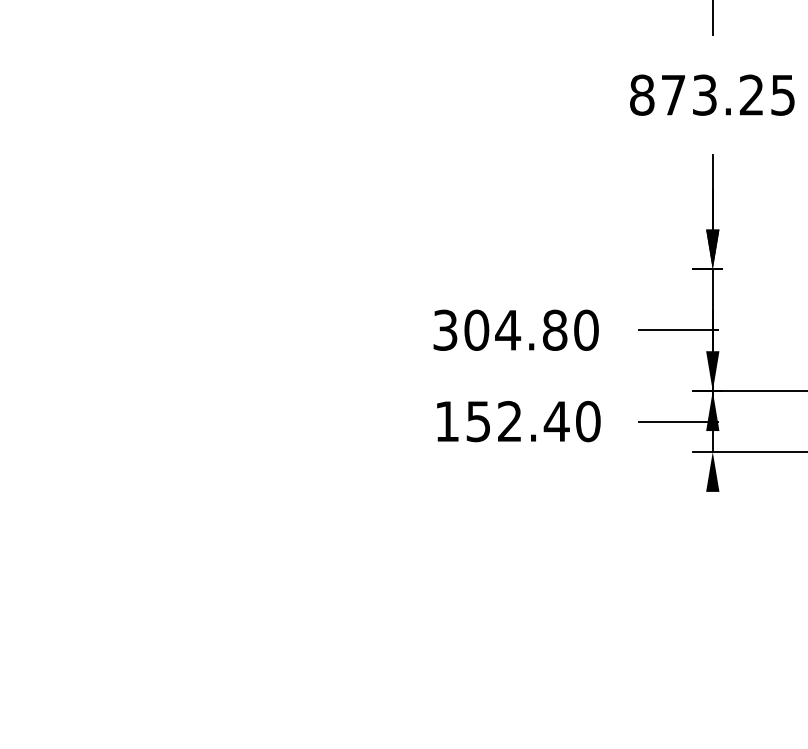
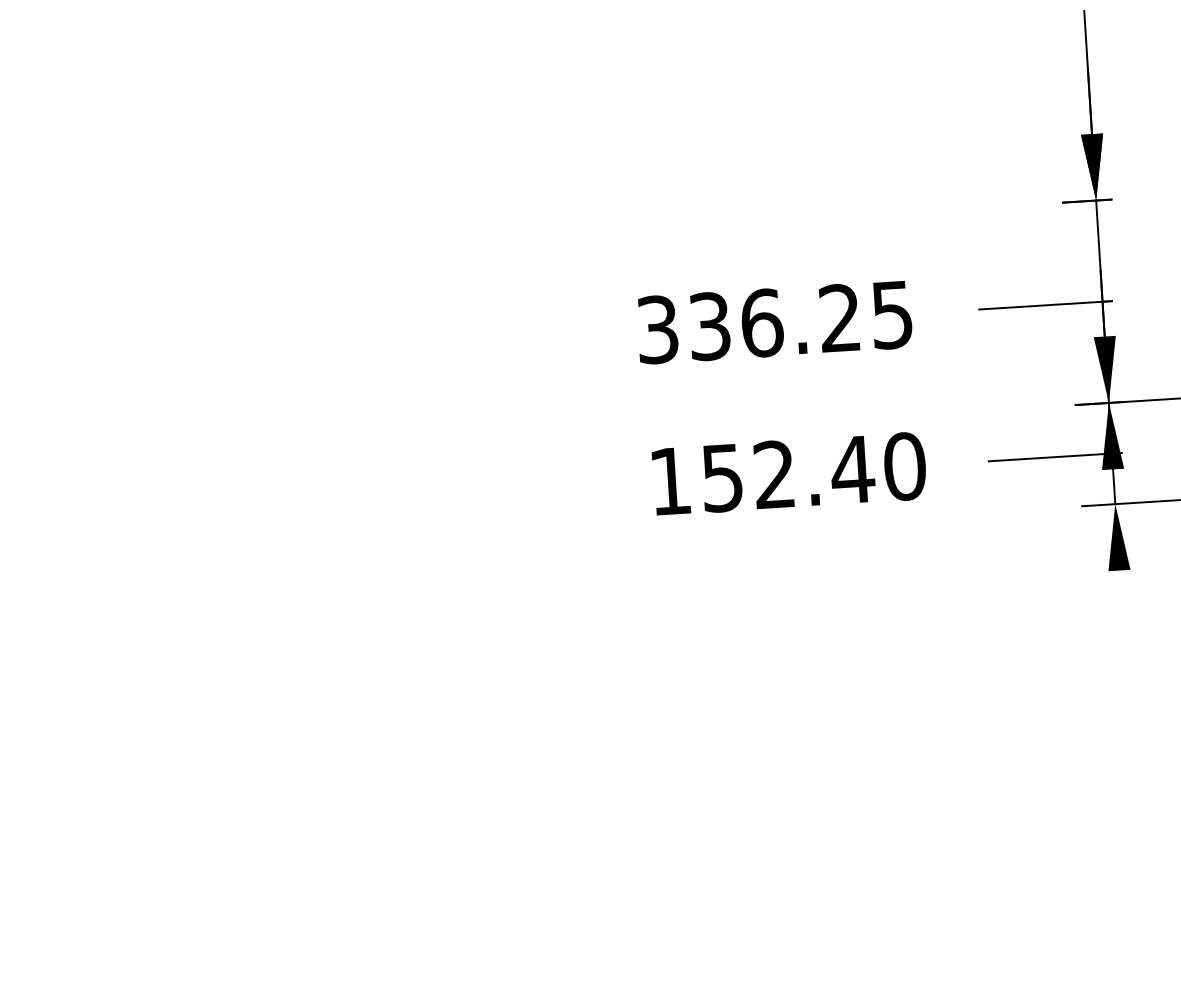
text: (531, 329) -> (800, 319), 304.80 -> 336.25

